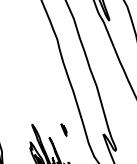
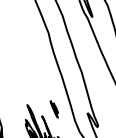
part: (63, 129) -> (53, 109), size x1.67

